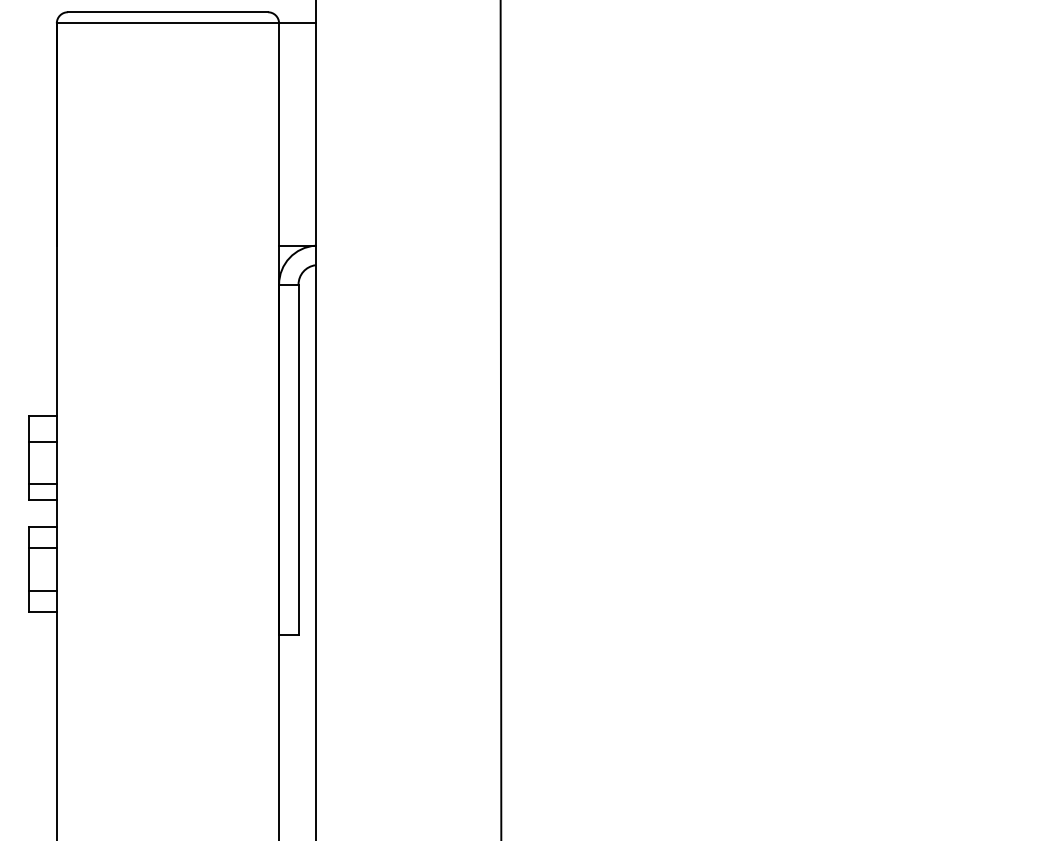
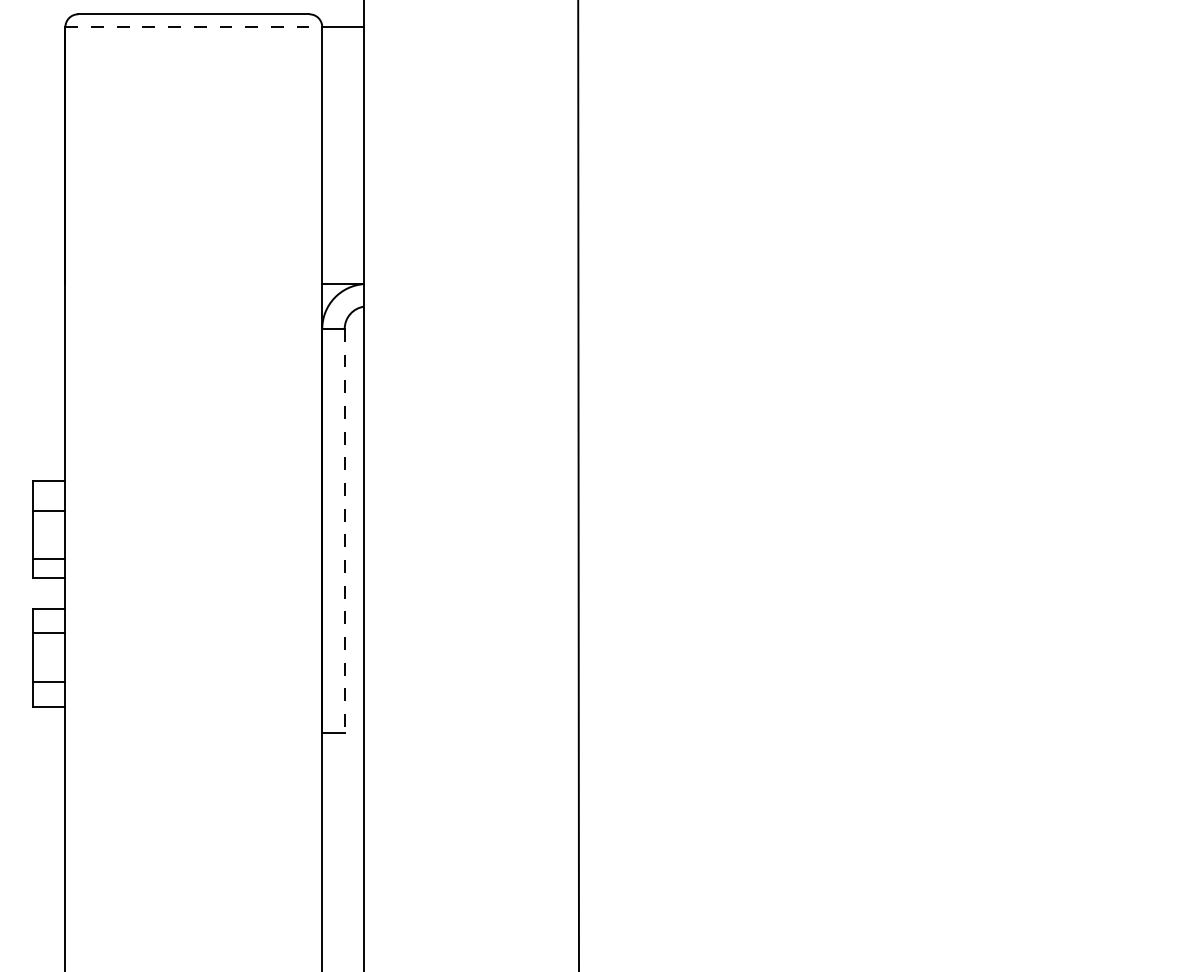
line: (168, 23) -> (194, 27), solid -> dashed
line: (298, 460) -> (344, 532), solid -> dashed

